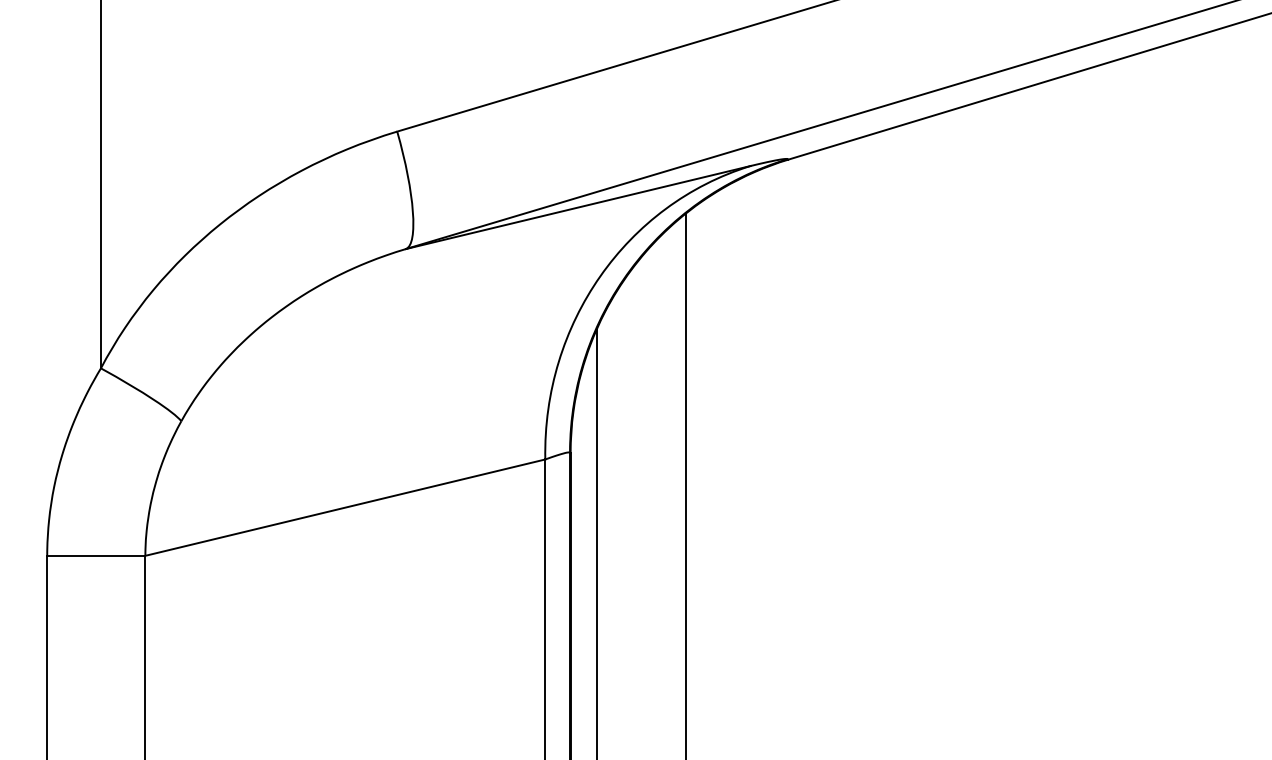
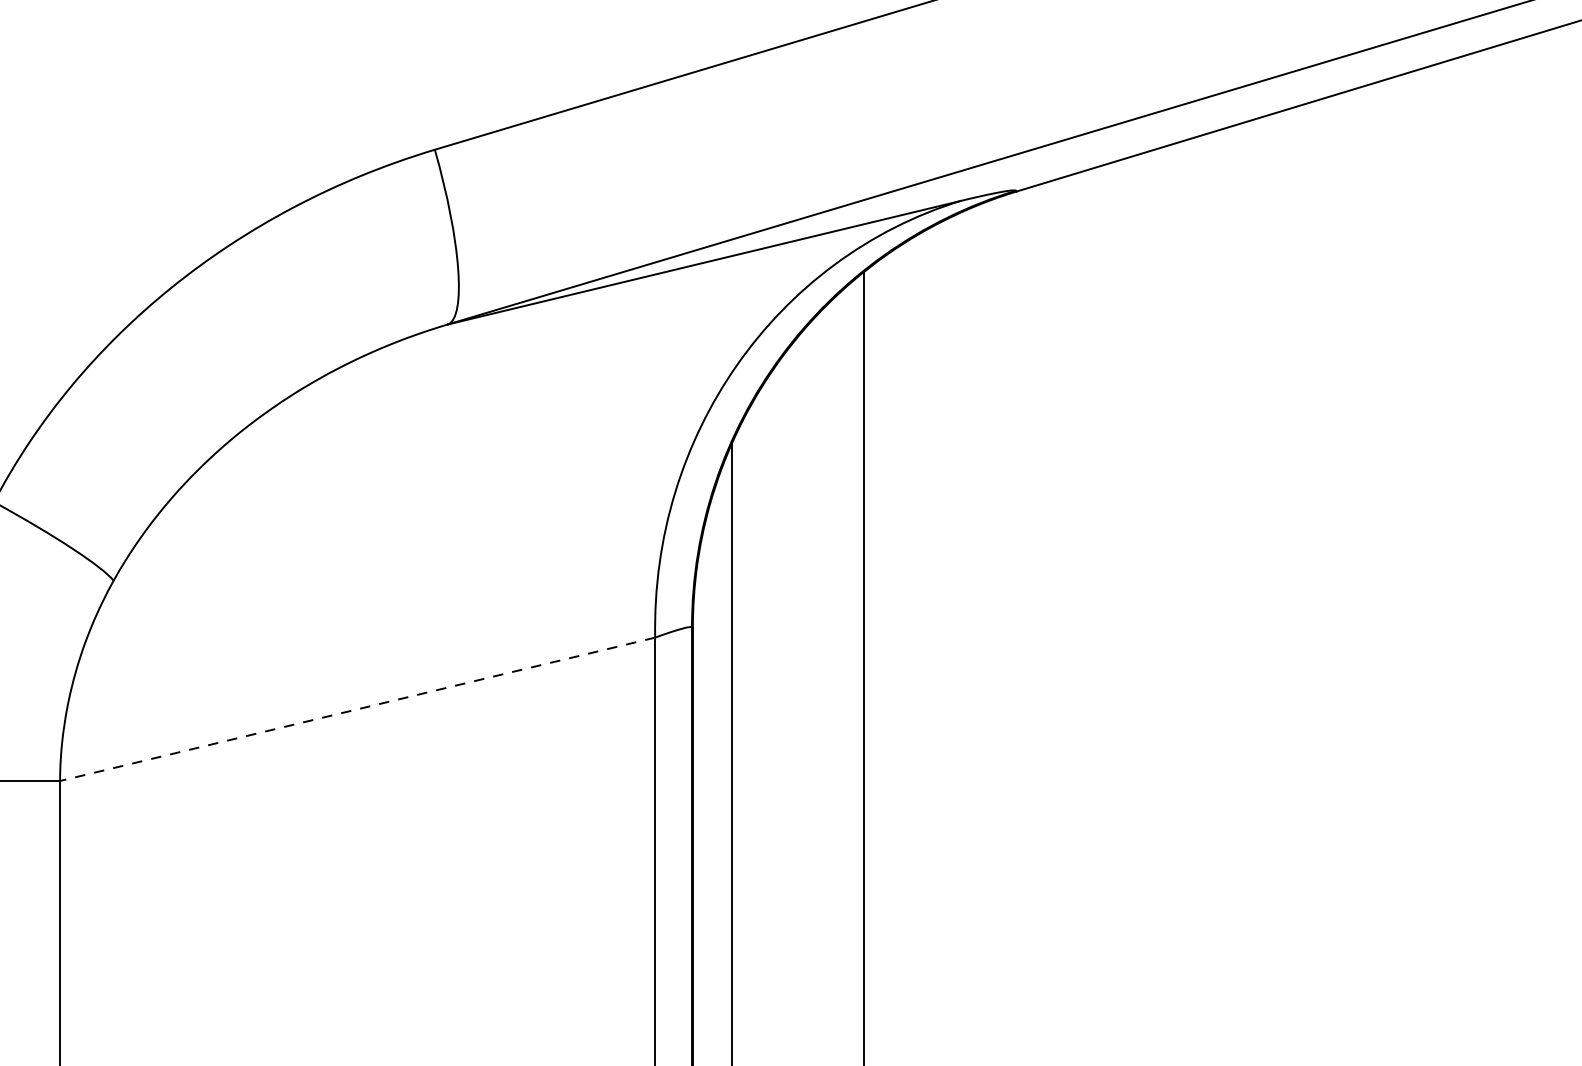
line: (345, 507) -> (357, 709), solid -> dashed

